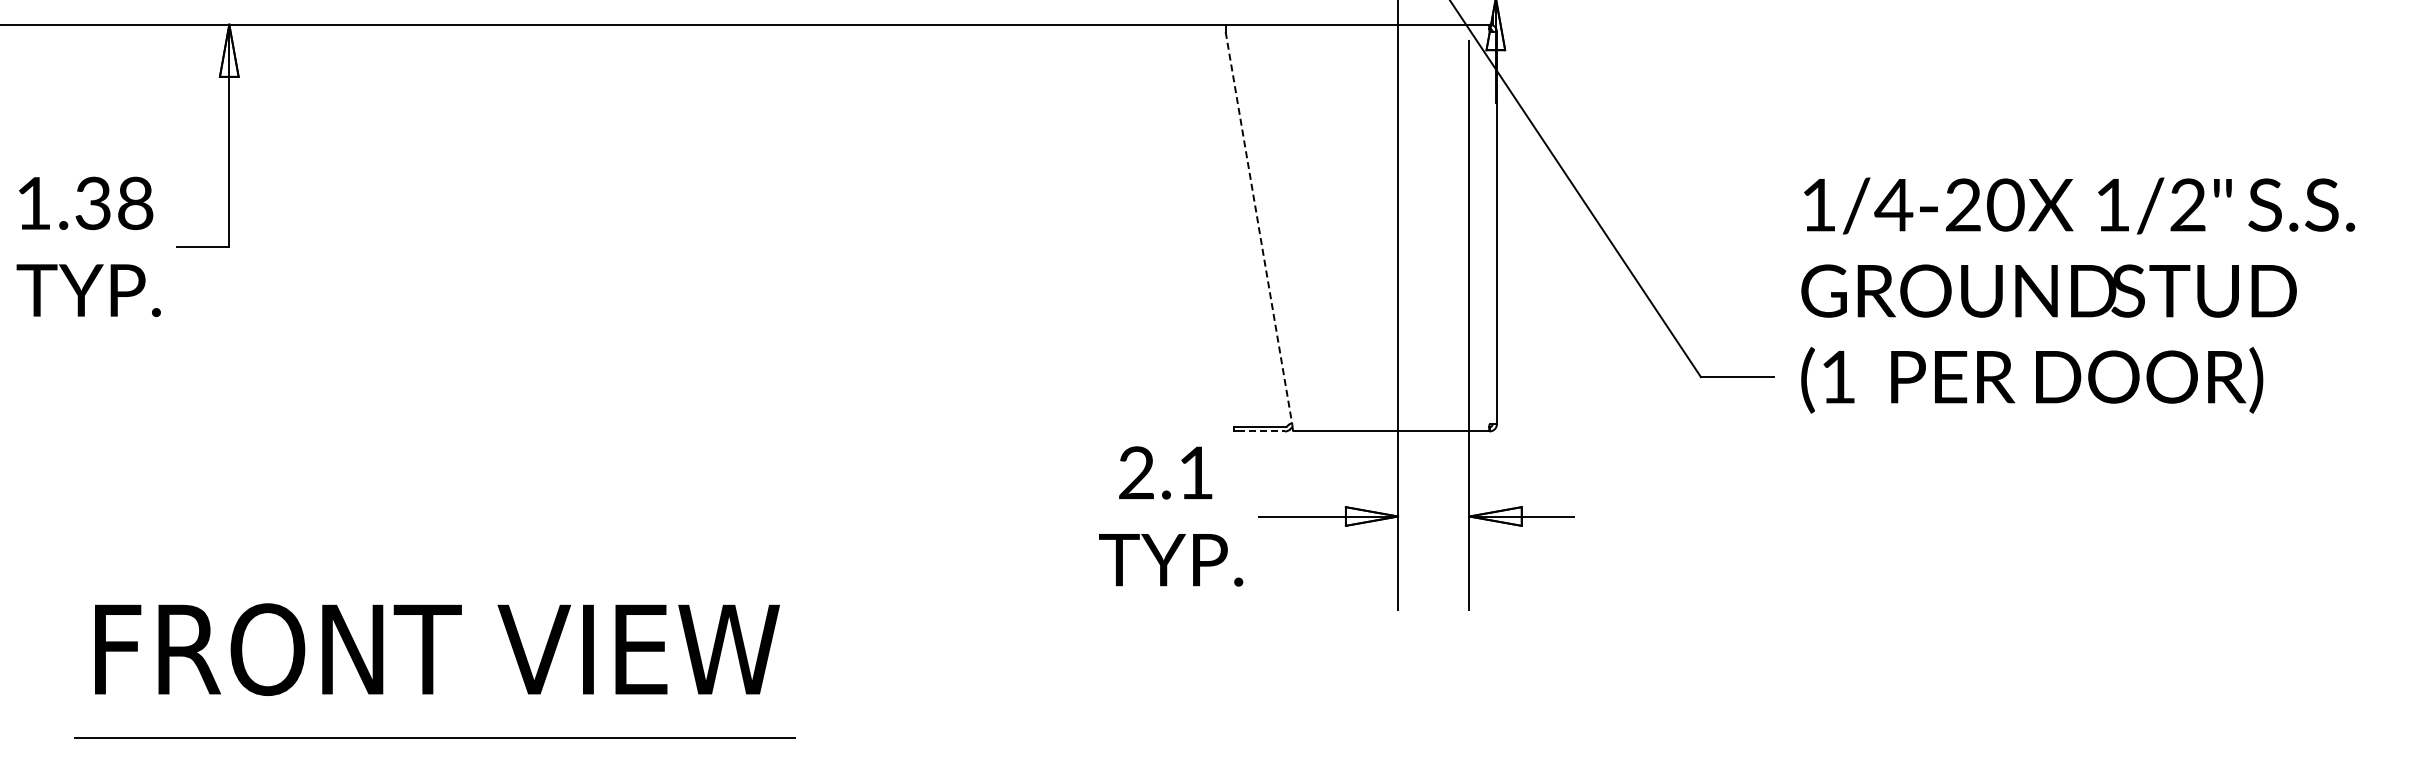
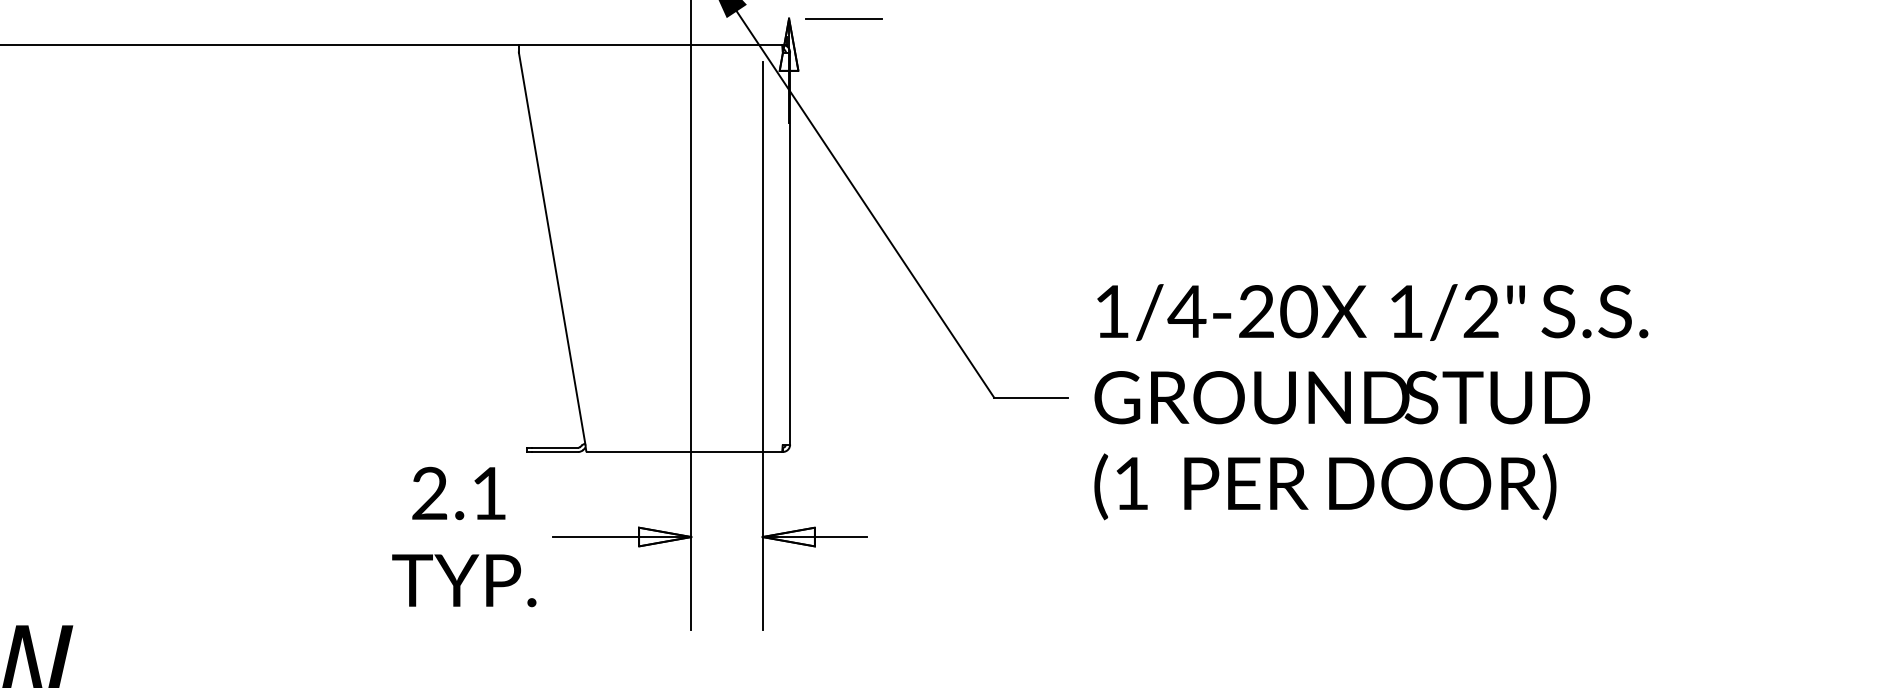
line: (1258, 228) -> (551, 249), dashed -> solid
text: (2078, 295) -> (1371, 402), moved
line: (1262, 431) -> (555, 452), dashed -> solid

